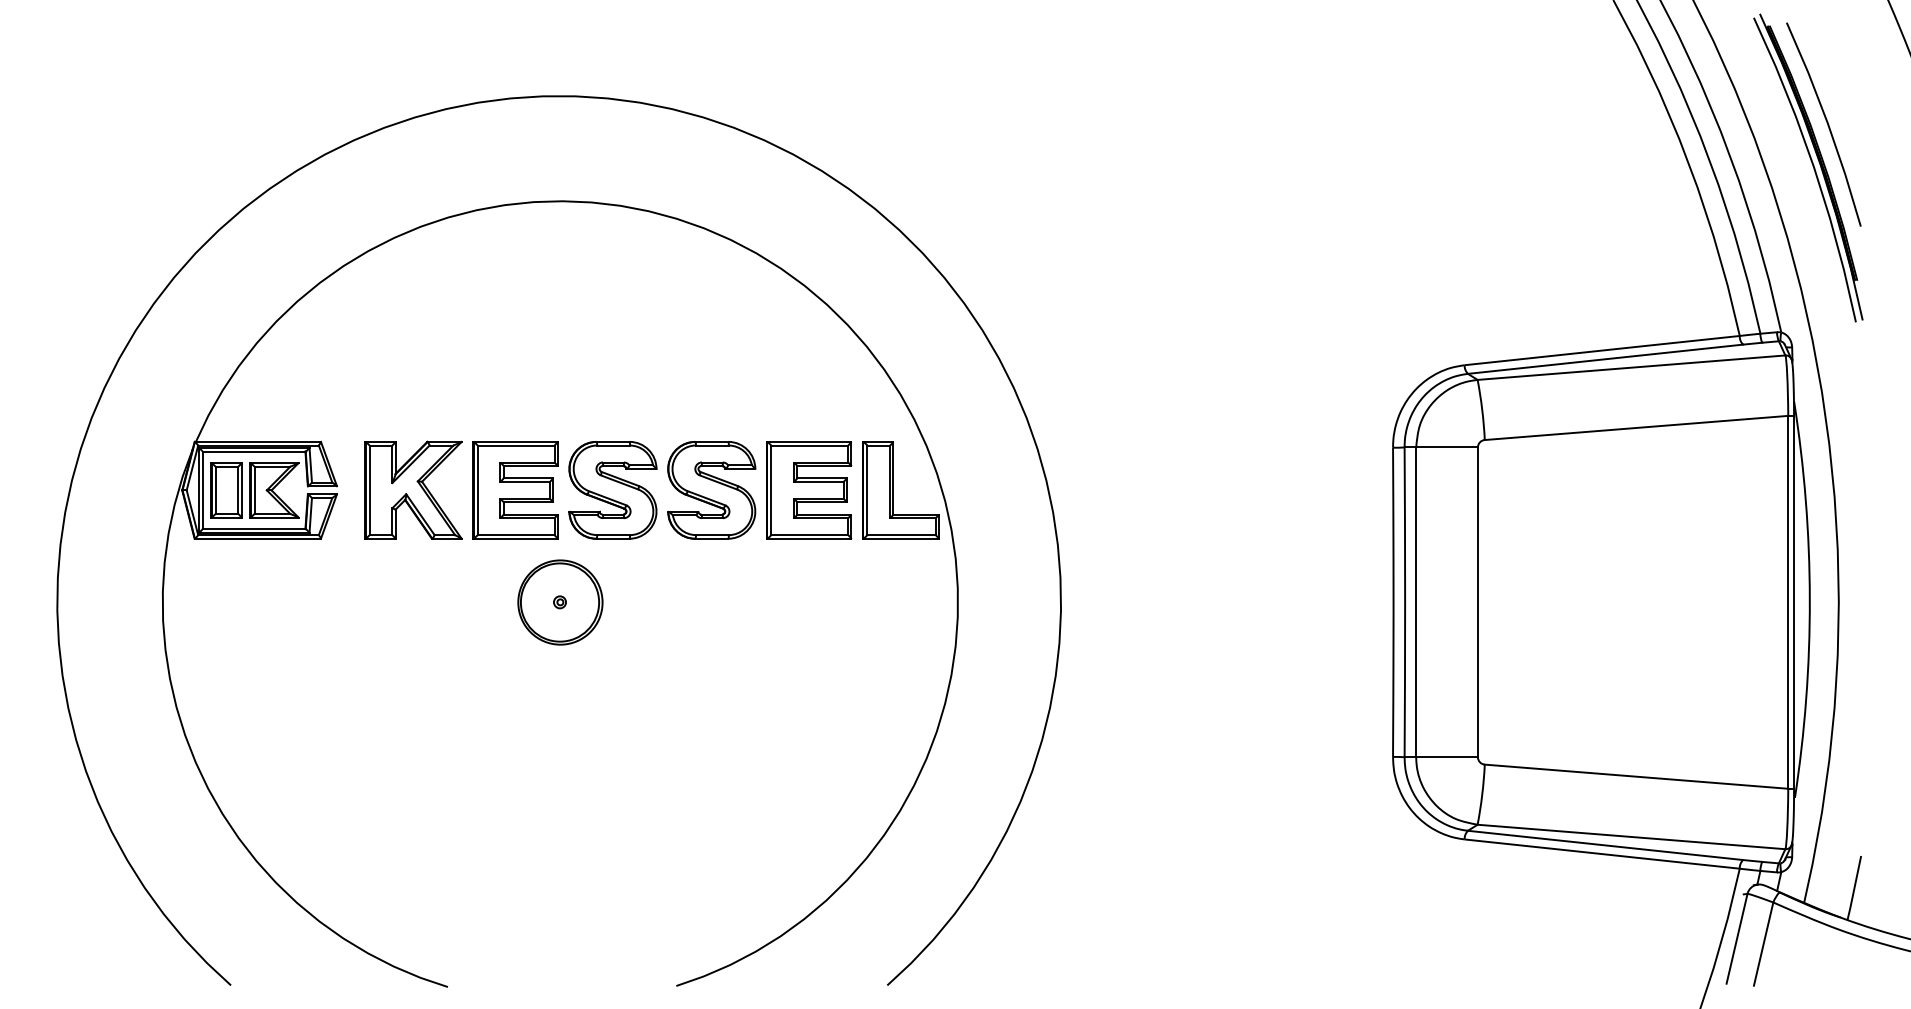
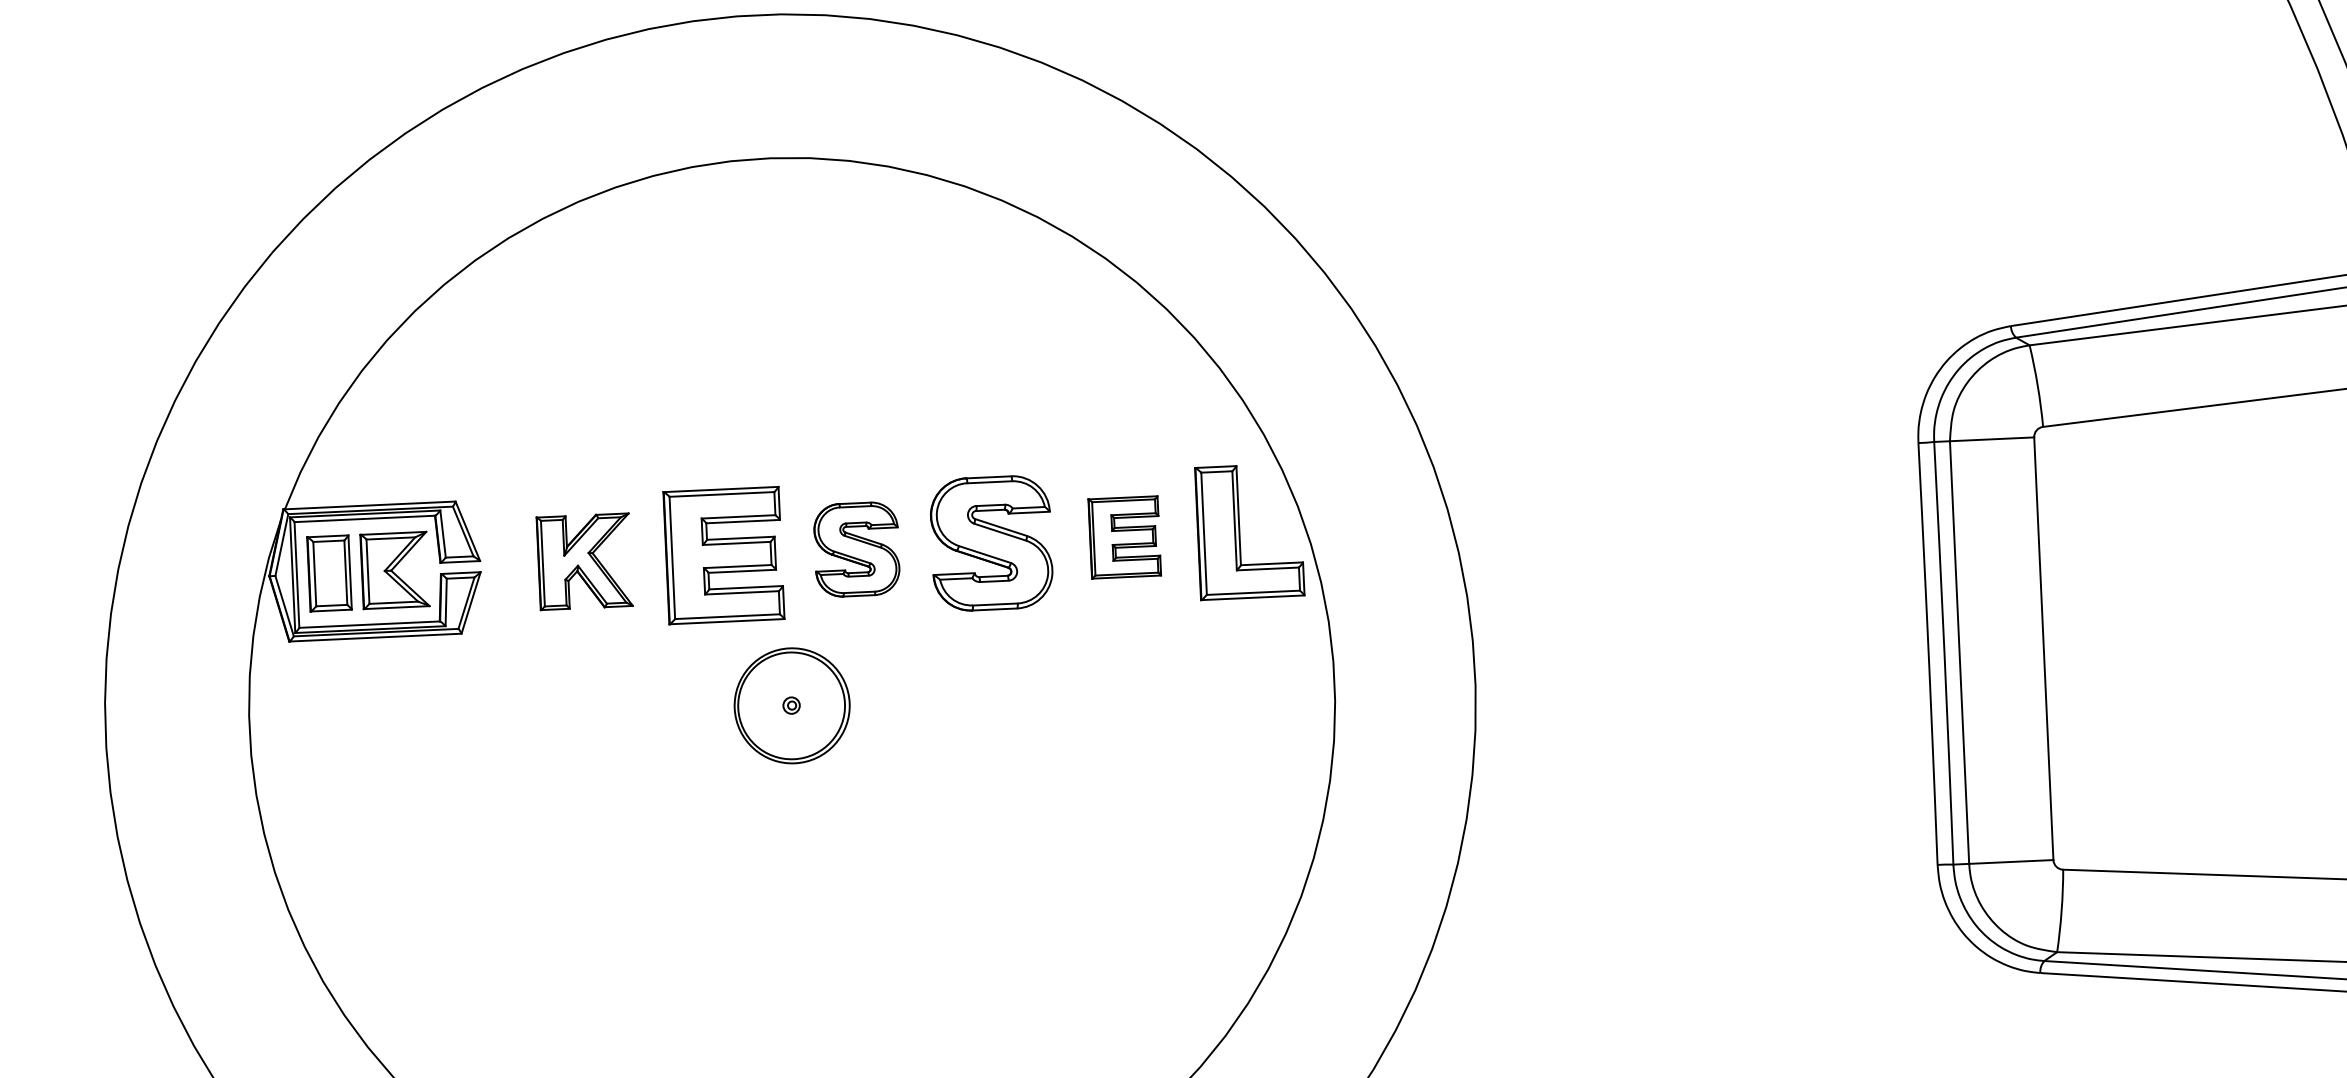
part: (413, 489) -> (584, 560), size x0.7
part: (612, 490) -> (856, 549), size x0.7
part: (809, 490) -> (1125, 537), size x0.6

